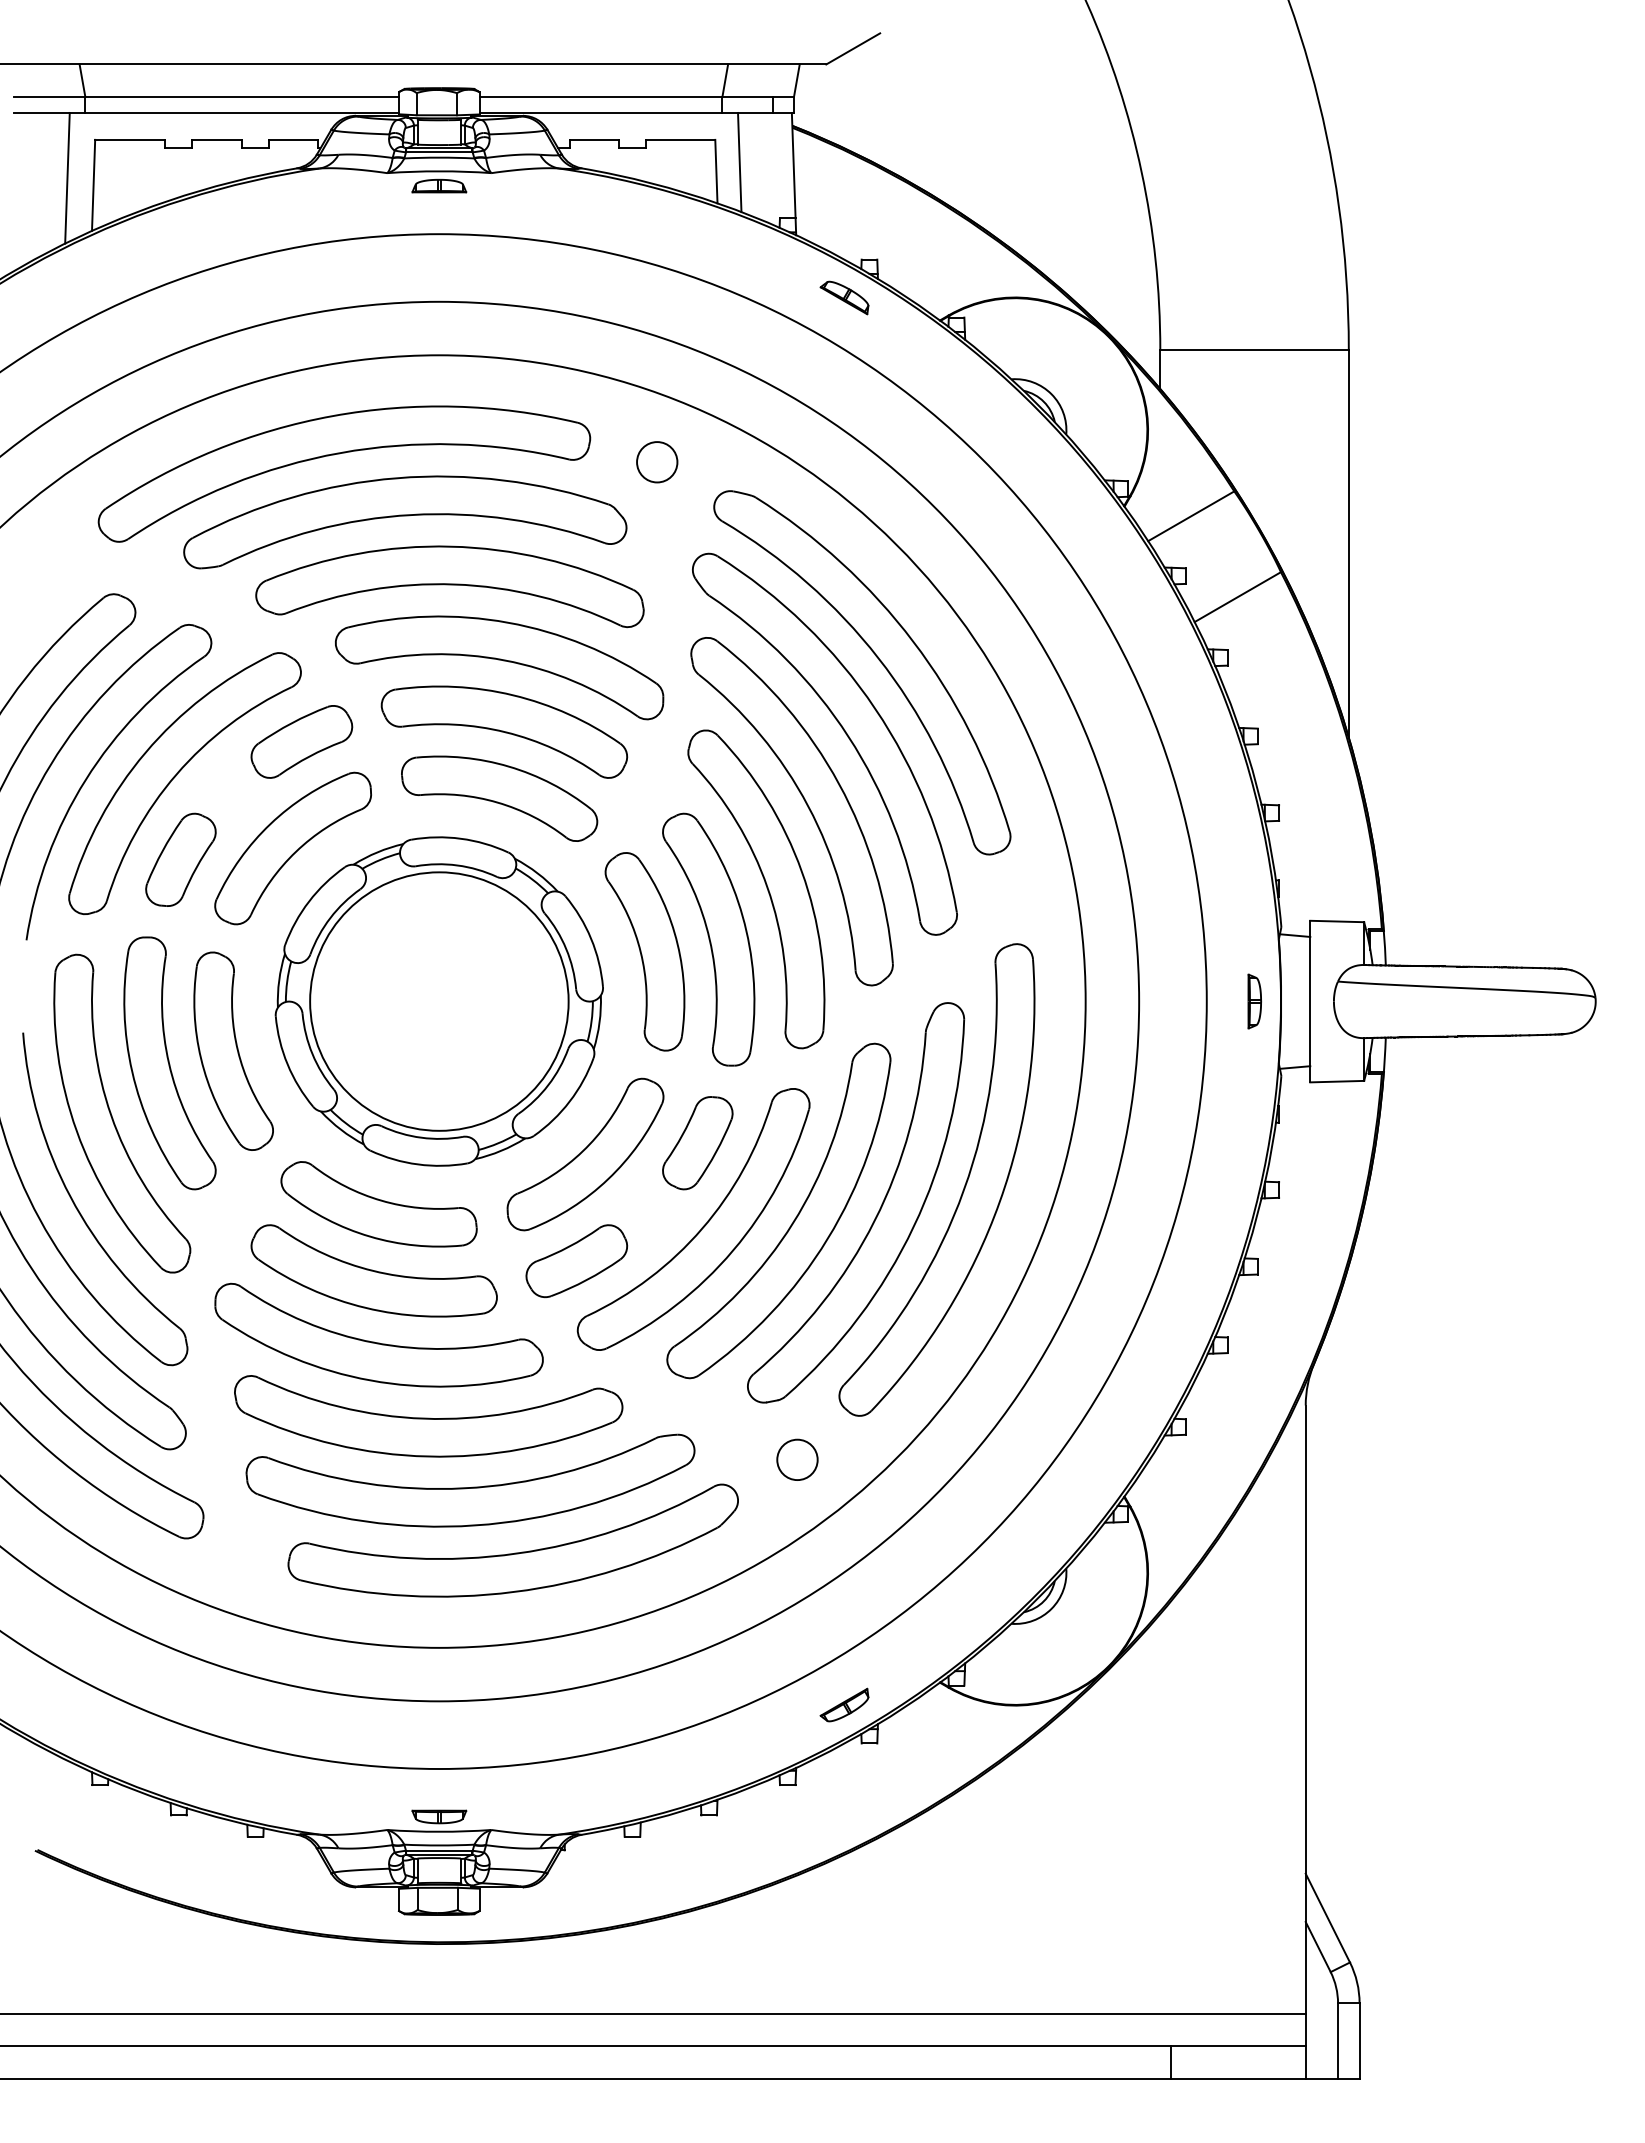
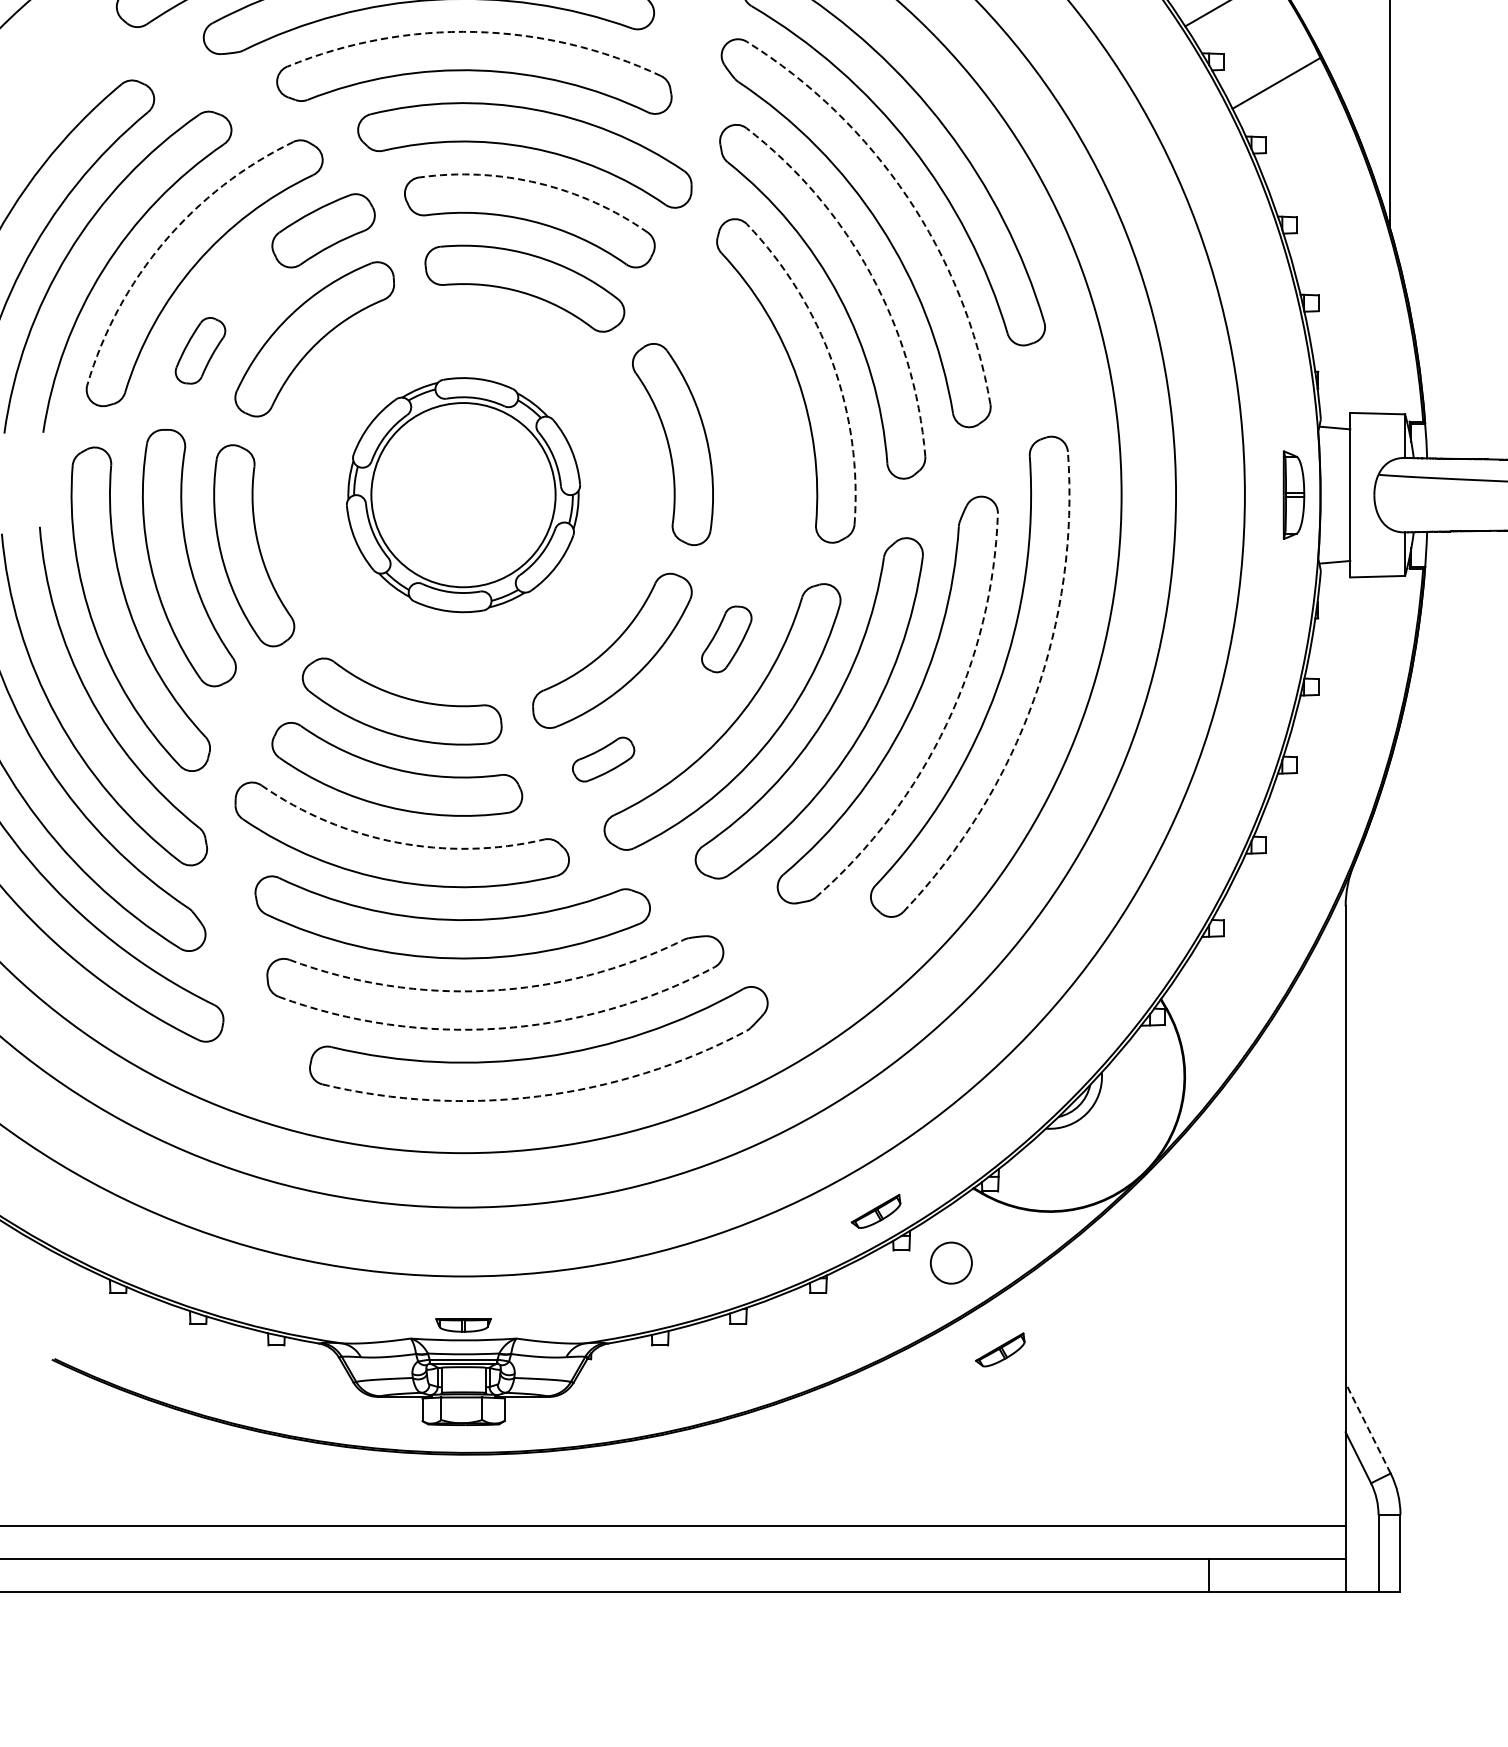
arc: (450, 546) -> (474, 31), solid -> dashed
arc: (513, 695) -> (539, 183), solid -> dashed
arc: (875, 708) -> (907, 196), solid -> dashed
arc: (145, 752) -> (164, 241), solid -> dashed
arc: (839, 783) -> (870, 273), solid -> dashed
part: (180, 859) -> (200, 350), size x0.7
arc: (801, 871) -> (832, 362), solid -> dashed
part: (708, 939) -> (737, 431), removed
part: (438, 1001) -> (462, 495), size x0.7
part: (1254, 1001) -> (1293, 495), size x1.6
part: (697, 1143) -> (726, 639), size x0.7
arc: (999, 1202) -> (1033, 699), solid -> dashed
arc: (913, 1226) -> (946, 724), solid -> dashed
part: (576, 1261) -> (603, 759), size x0.6
arc: (374, 1342) -> (397, 842), solid -> dashed
circle: (797, 1459) -> (951, 1262), moved
arc: (464, 1488) -> (489, 990), solid -> dashed
arc: (475, 1525) -> (500, 1028), solid -> dashed
arc: (514, 1592) -> (540, 1096), solid -> dashed
part: (966, 1840) -> (1000, 1349), added
line: (1327, 1918) -> (1367, 1428), solid -> dashed

